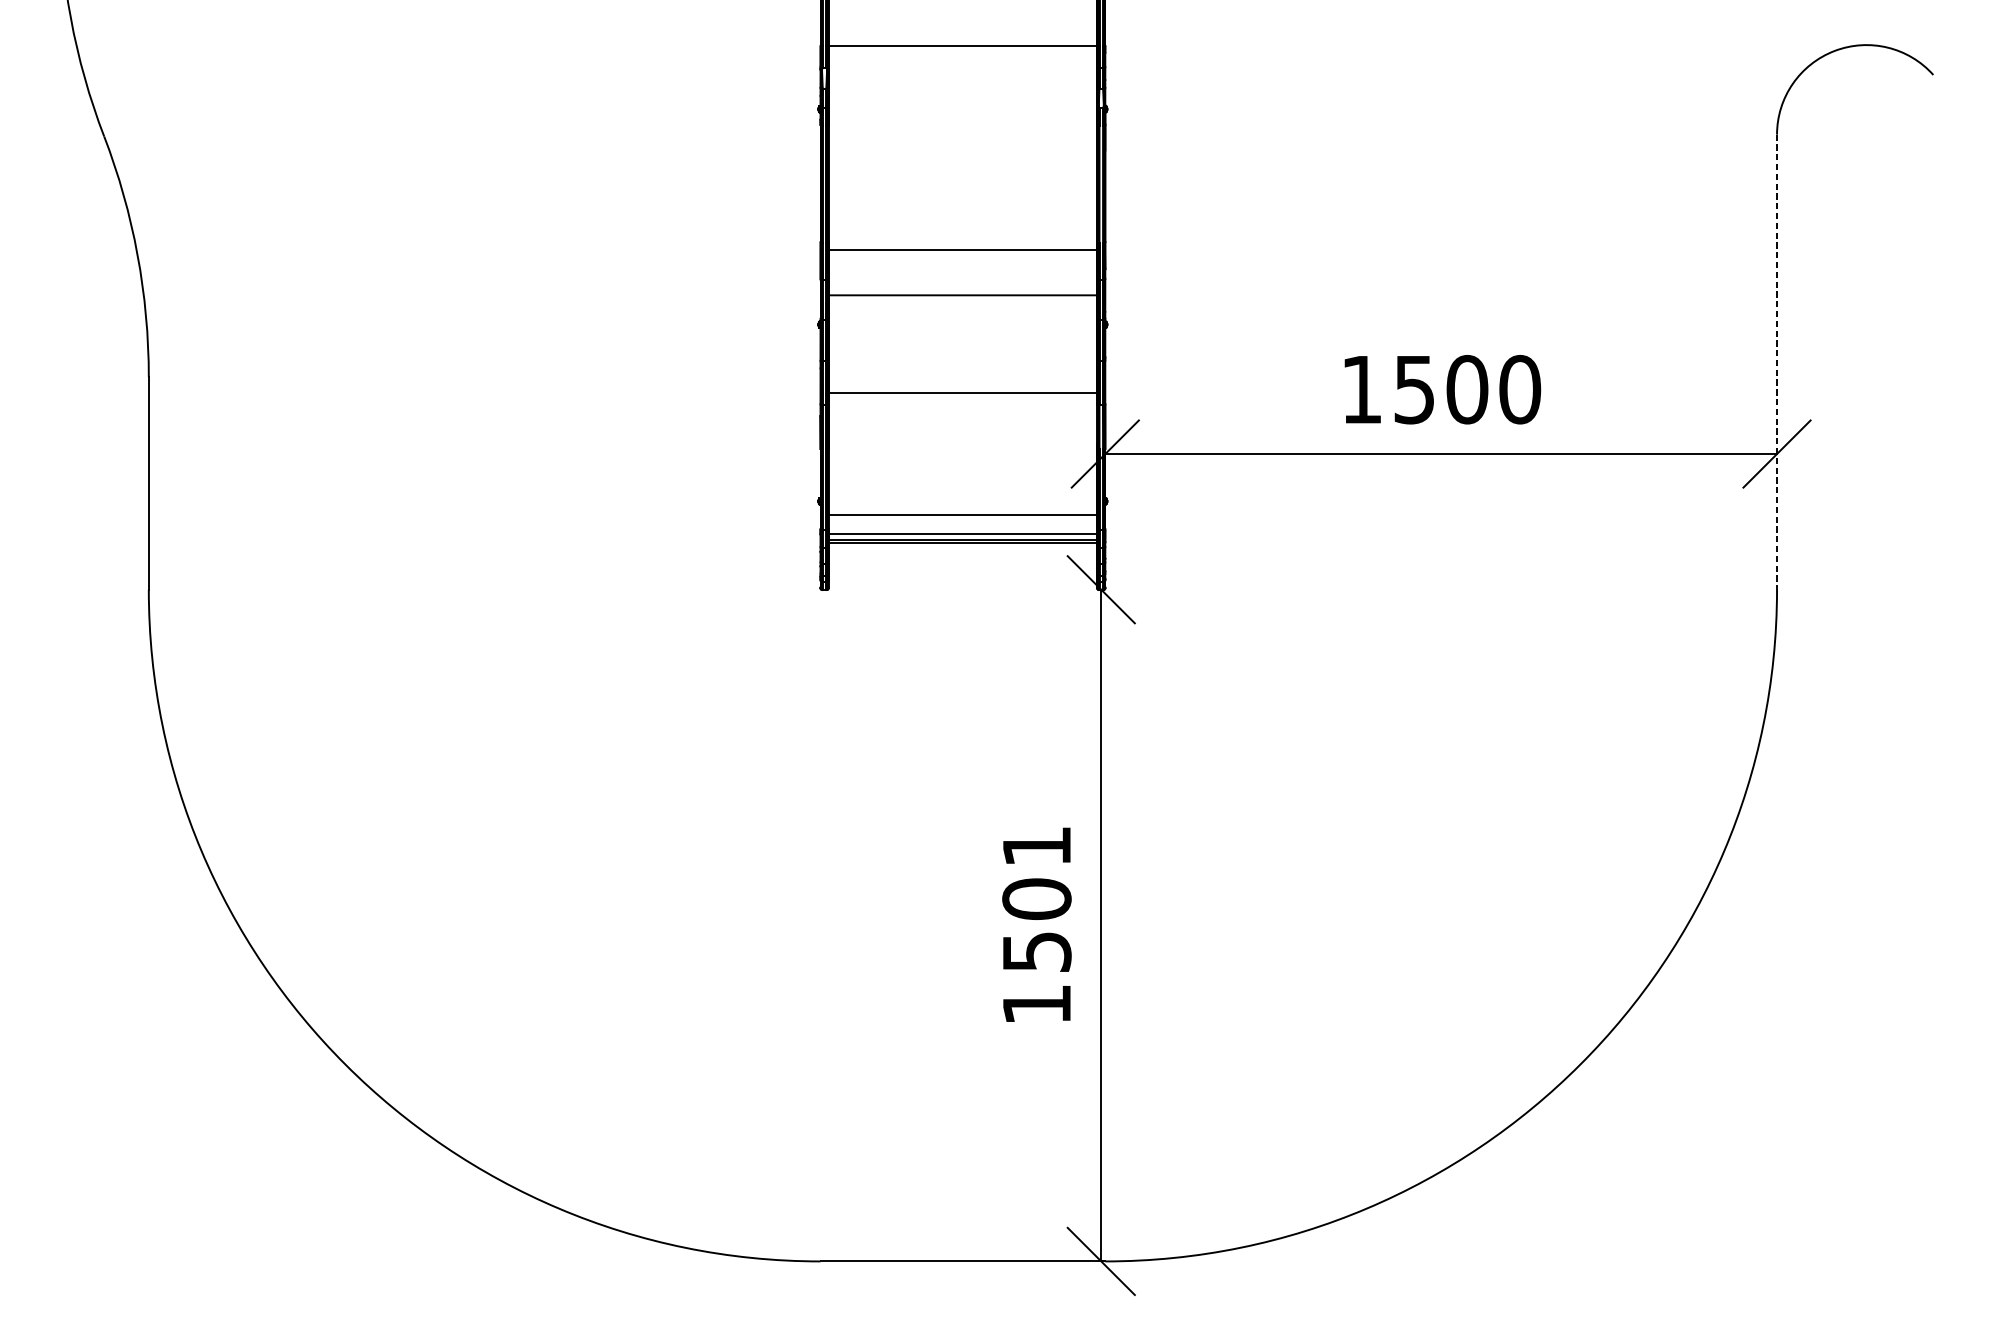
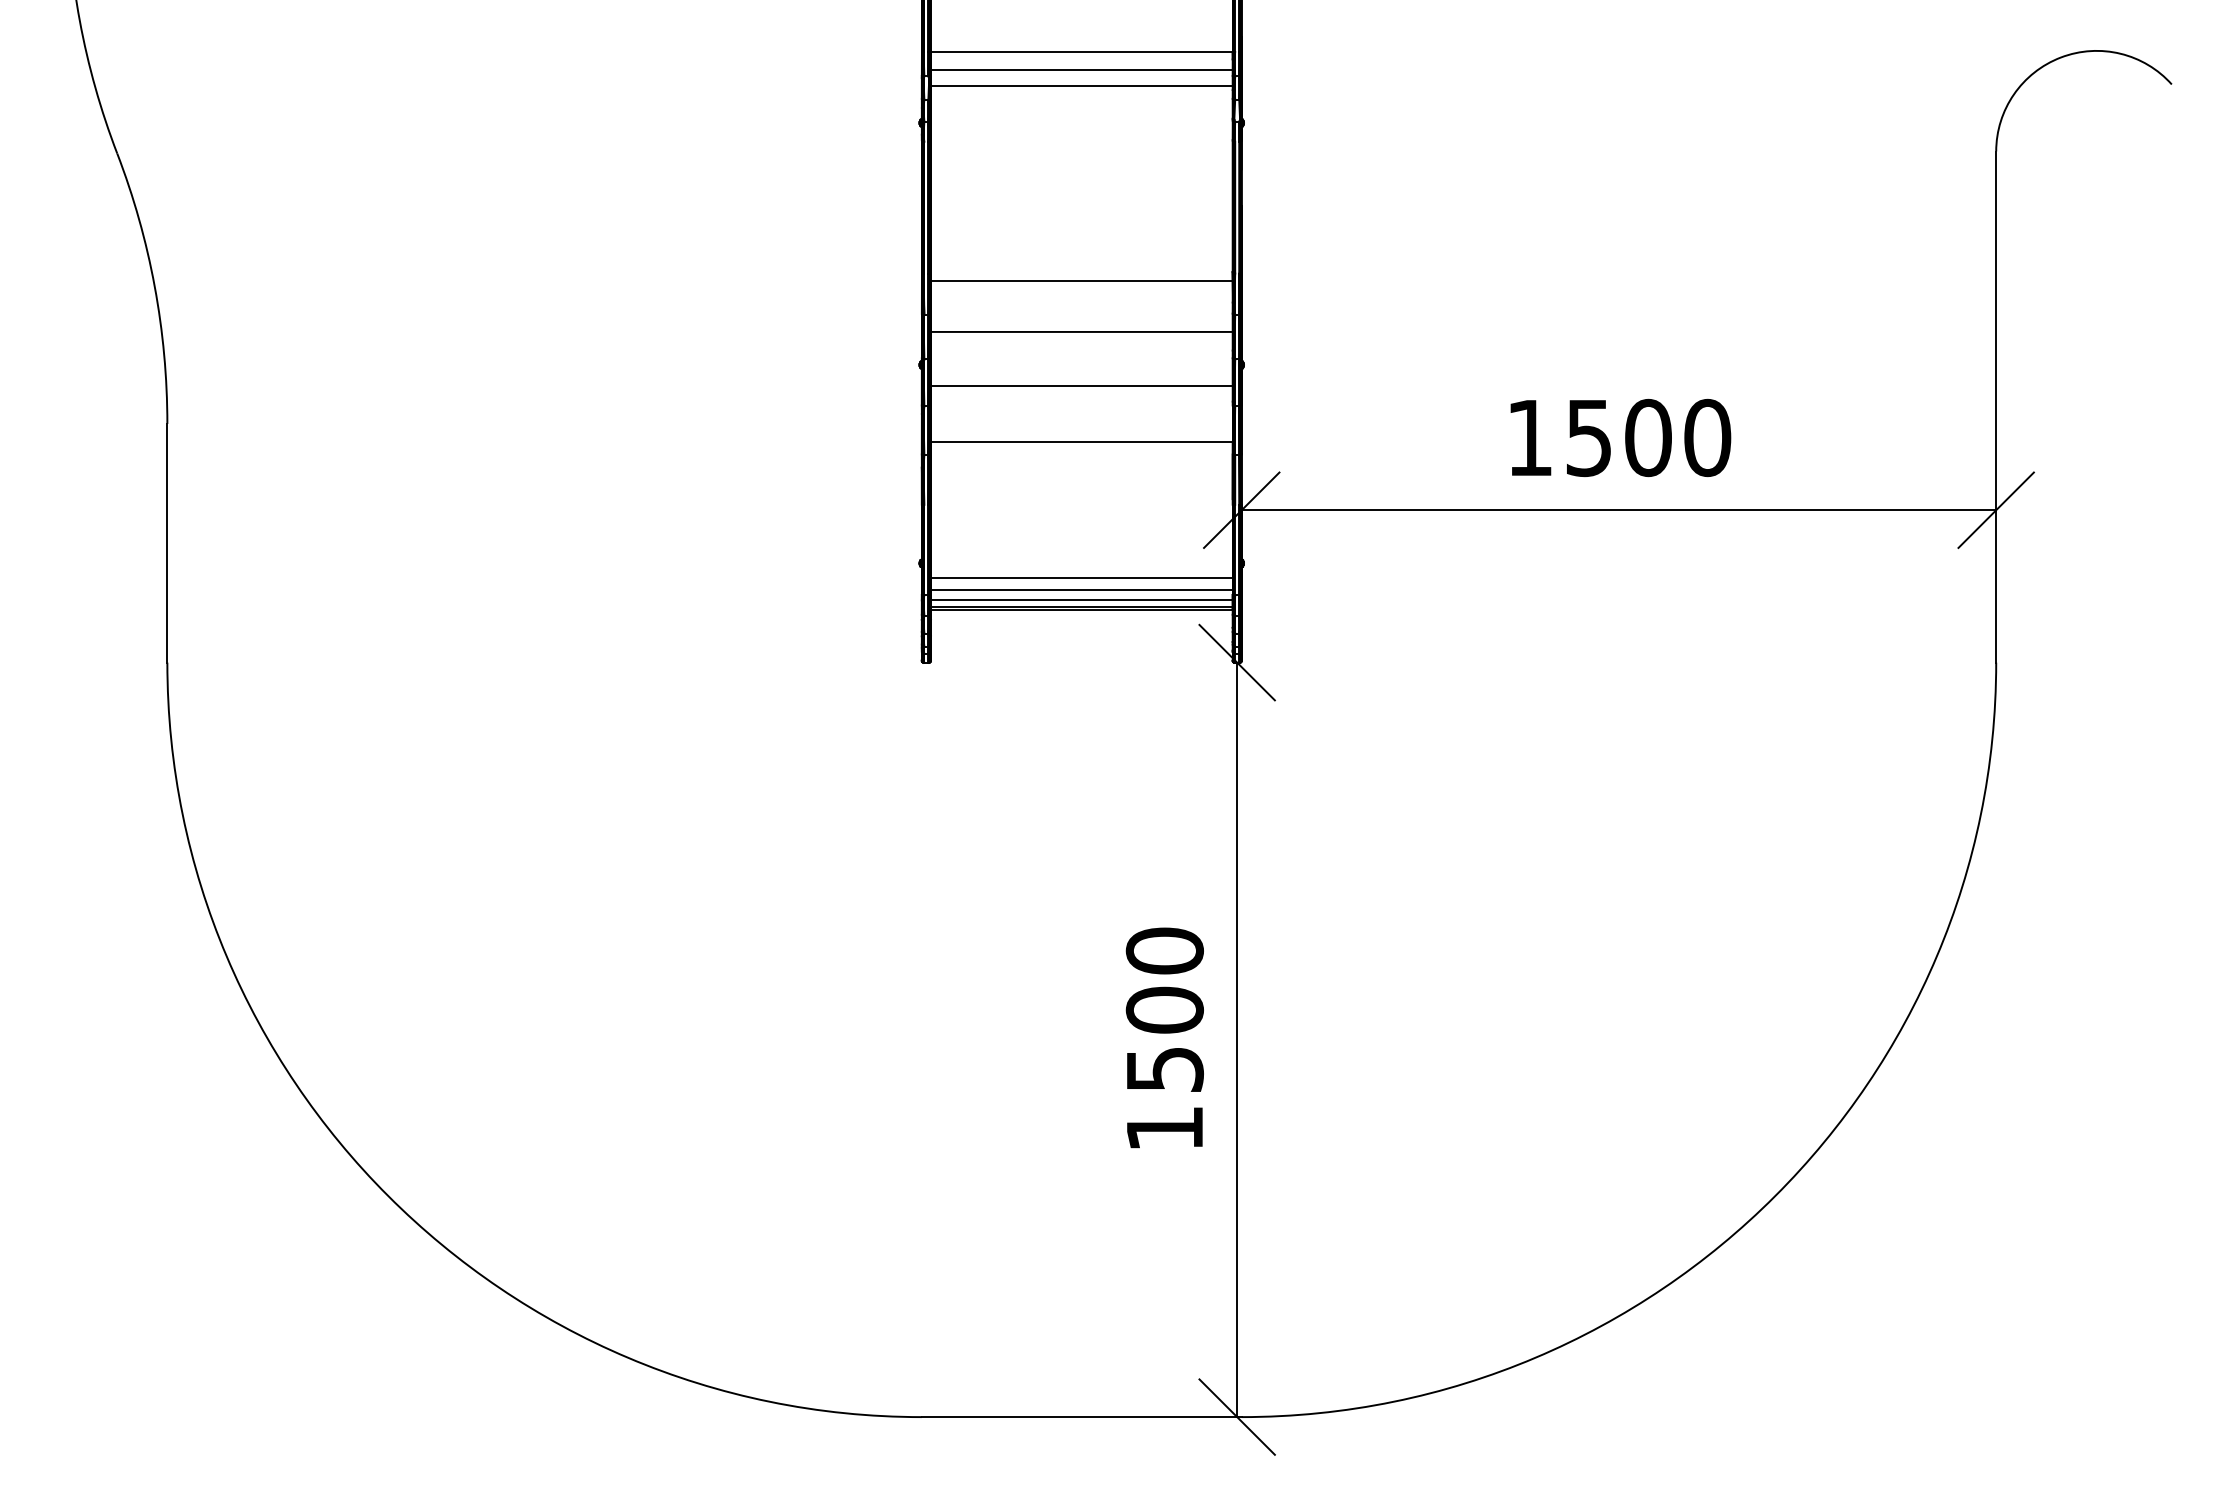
line: (962, 61) -> (1081, 69), added
line: (962, 76) -> (1081, 86), added
line: (962, 342) -> (1081, 385), added
line: (1777, 362) -> (1996, 407), dashed -> solid
line: (962, 524) -> (1081, 589), added
text: (1036, 846) -> (1164, 950), 1501 -> 1500

